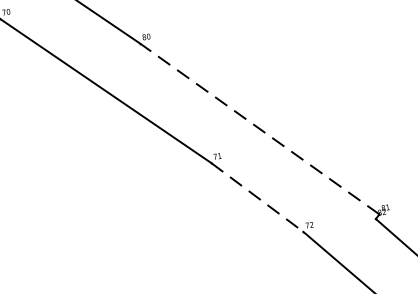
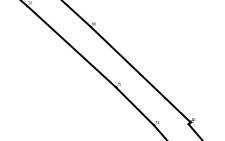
line: (259, 129) -> (140, 74), dashed -> solid
line: (259, 198) -> (135, 106), dashed -> solid

